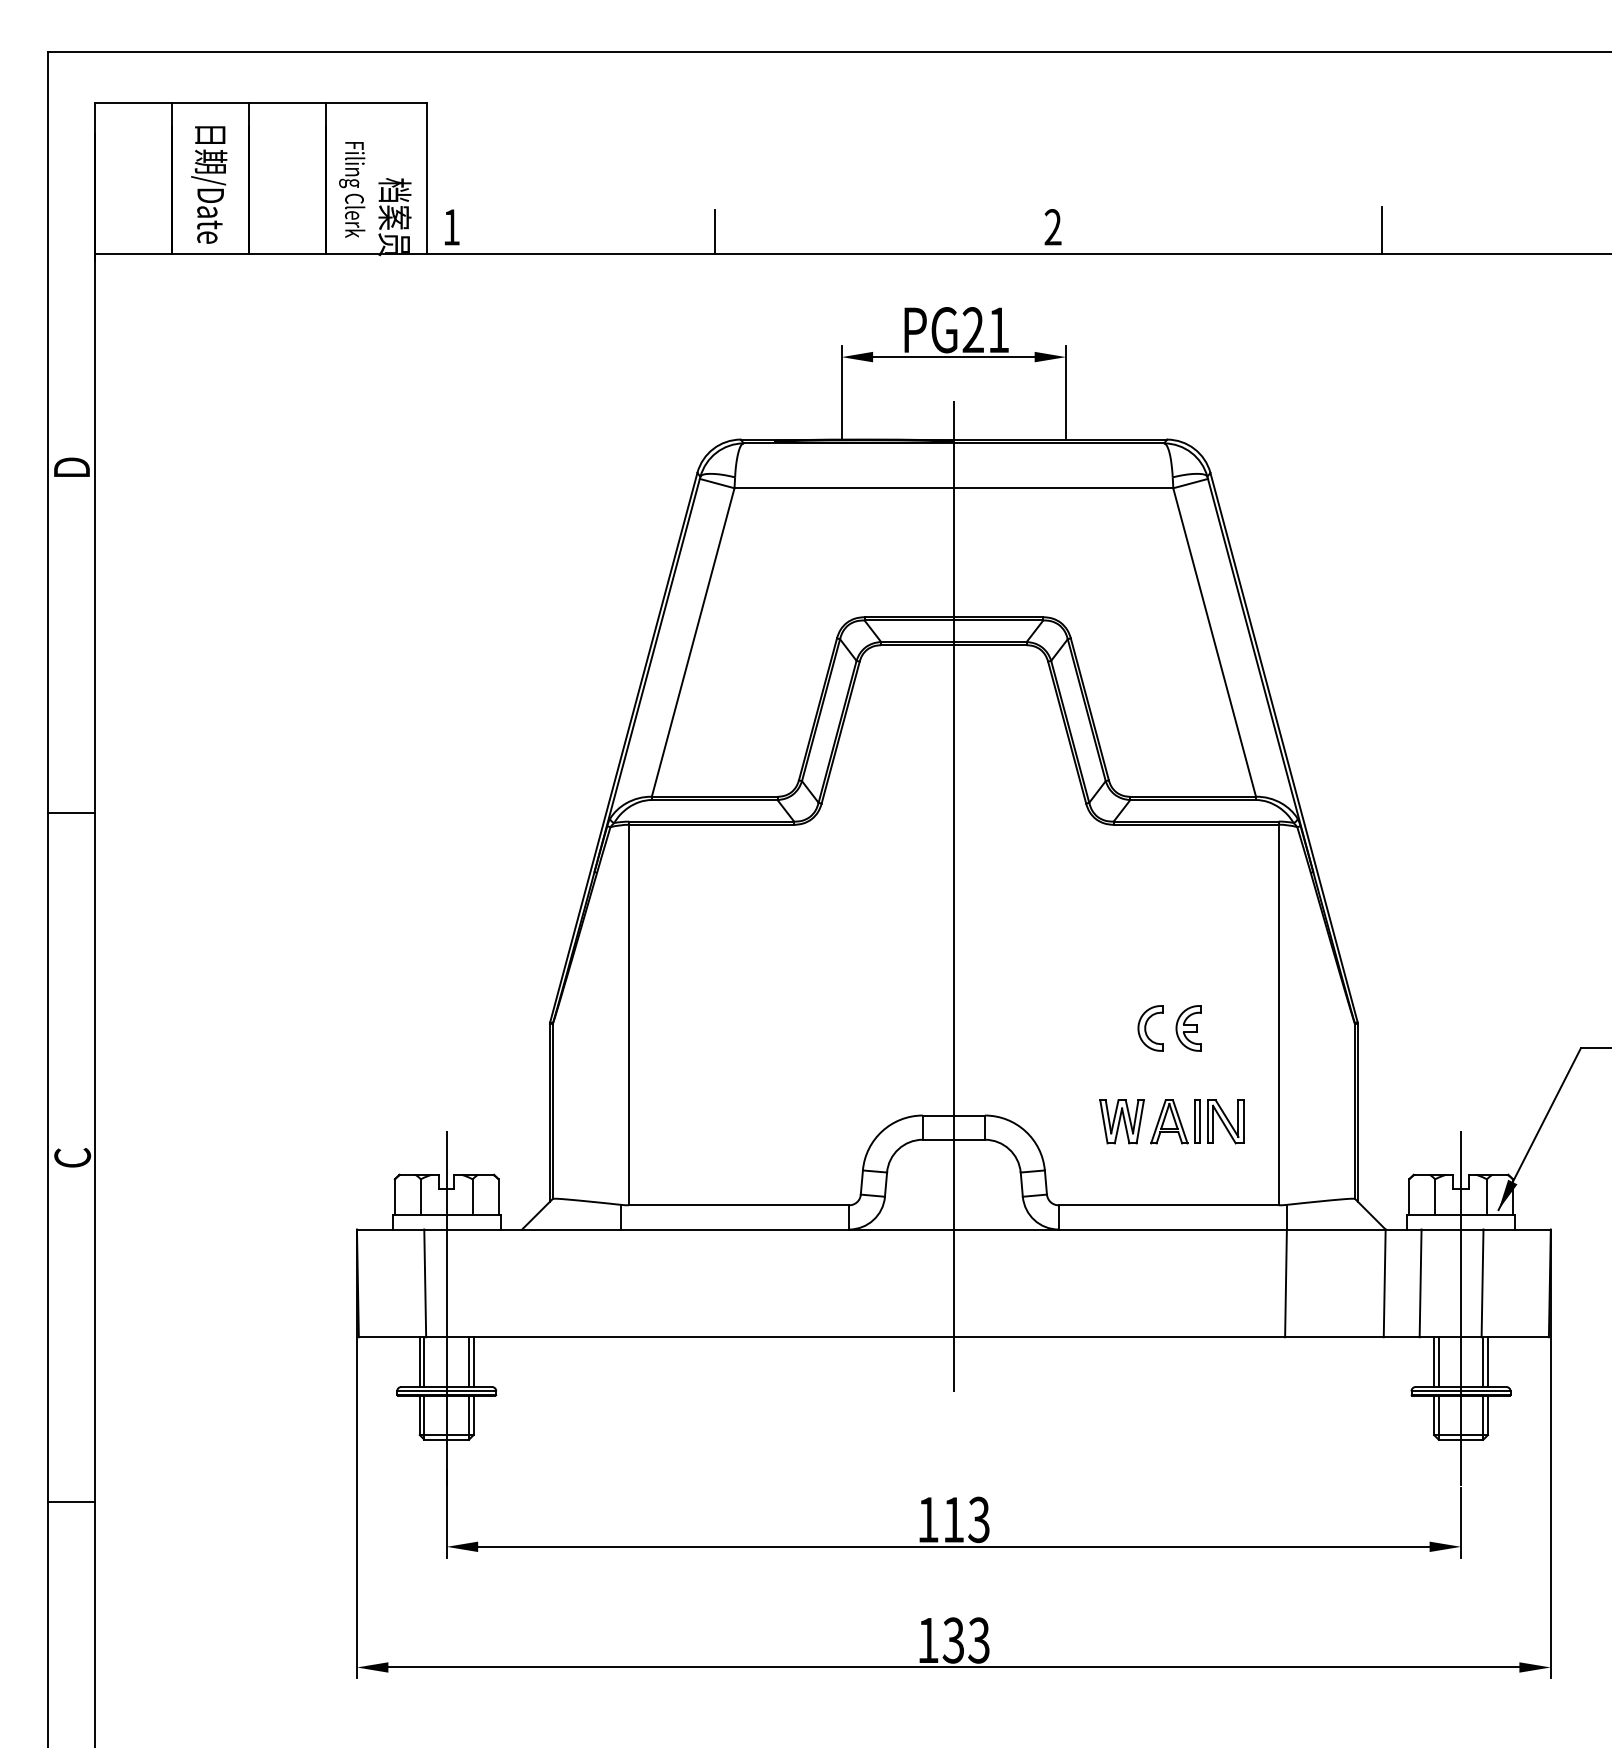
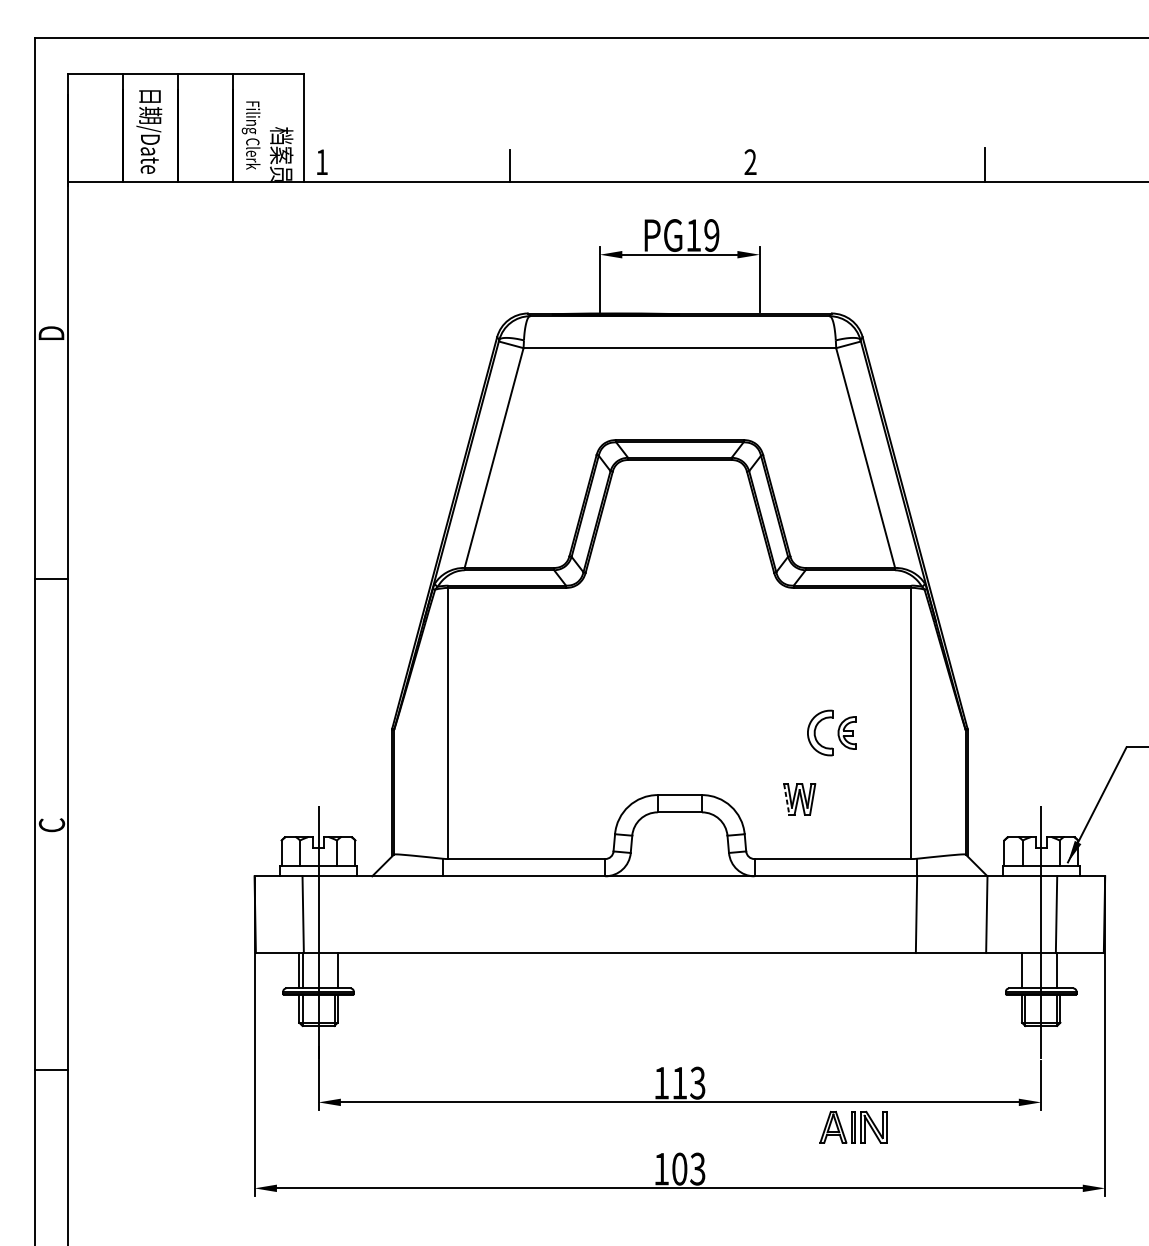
text: (985, 330) -> (702, 235), PG21 -> PG19
line: (953, 895) -> (679, 638), removed
part: (1150, 1028) -> (819, 733), size x1.4
line: (1103, 1121) -> (786, 799), solid -> dashed
part: (1197, 1121) -> (853, 1127), moved
line: (1420, 1283) -> (1012, 914), removed
line: (469, 1361) -> (334, 970), removed
line: (1438, 1361) -> (1025, 970), removed
line: (1487, 1361) -> (1060, 970), removed
text: (953, 1640) -> (679, 1169), 133 -> 103

